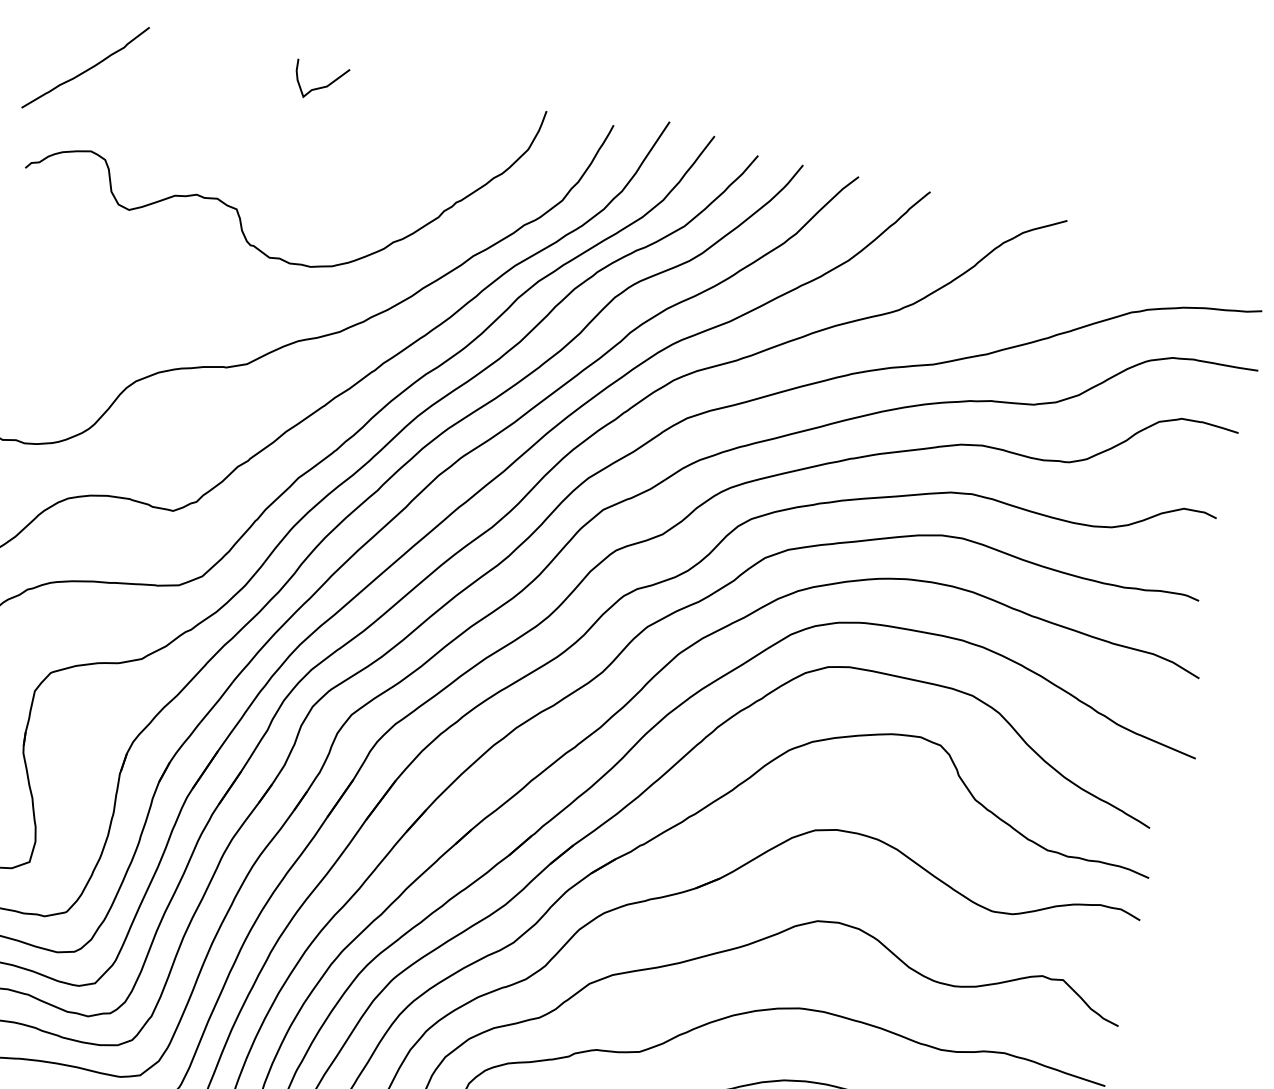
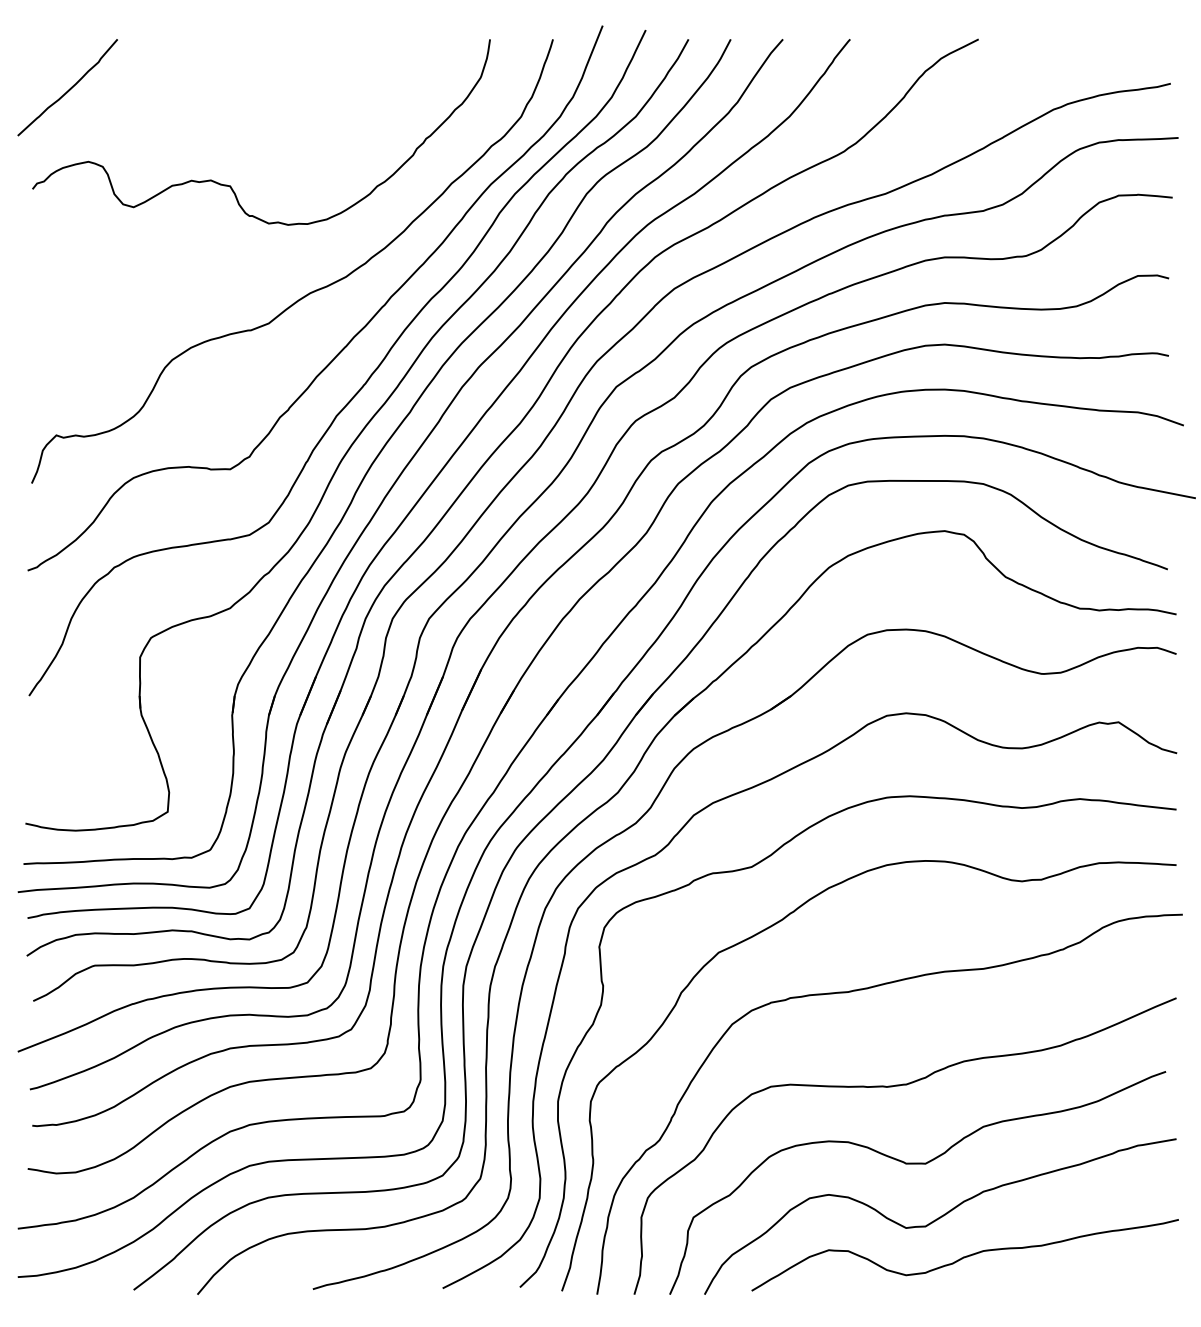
curve: (320, 86) -> (282, 60), removed

